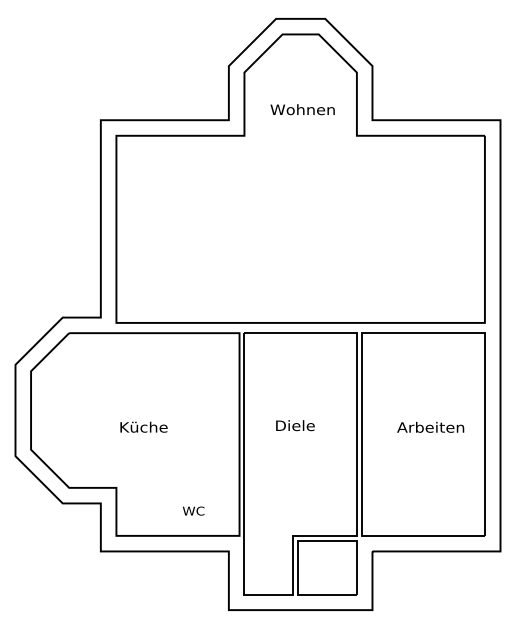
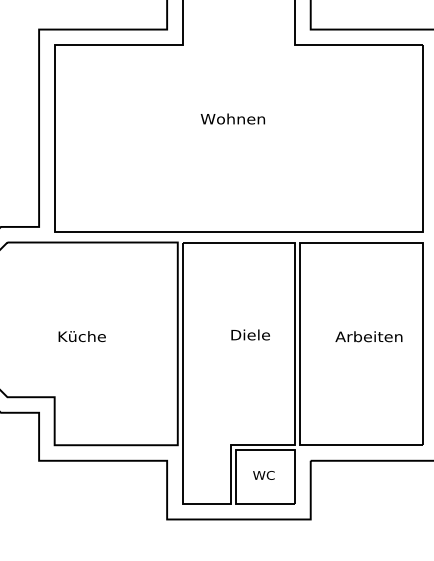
text: (302, 109) -> (232, 118), moved
text: (295, 425) -> (250, 334), moved
text: (193, 510) -> (263, 474), moved

